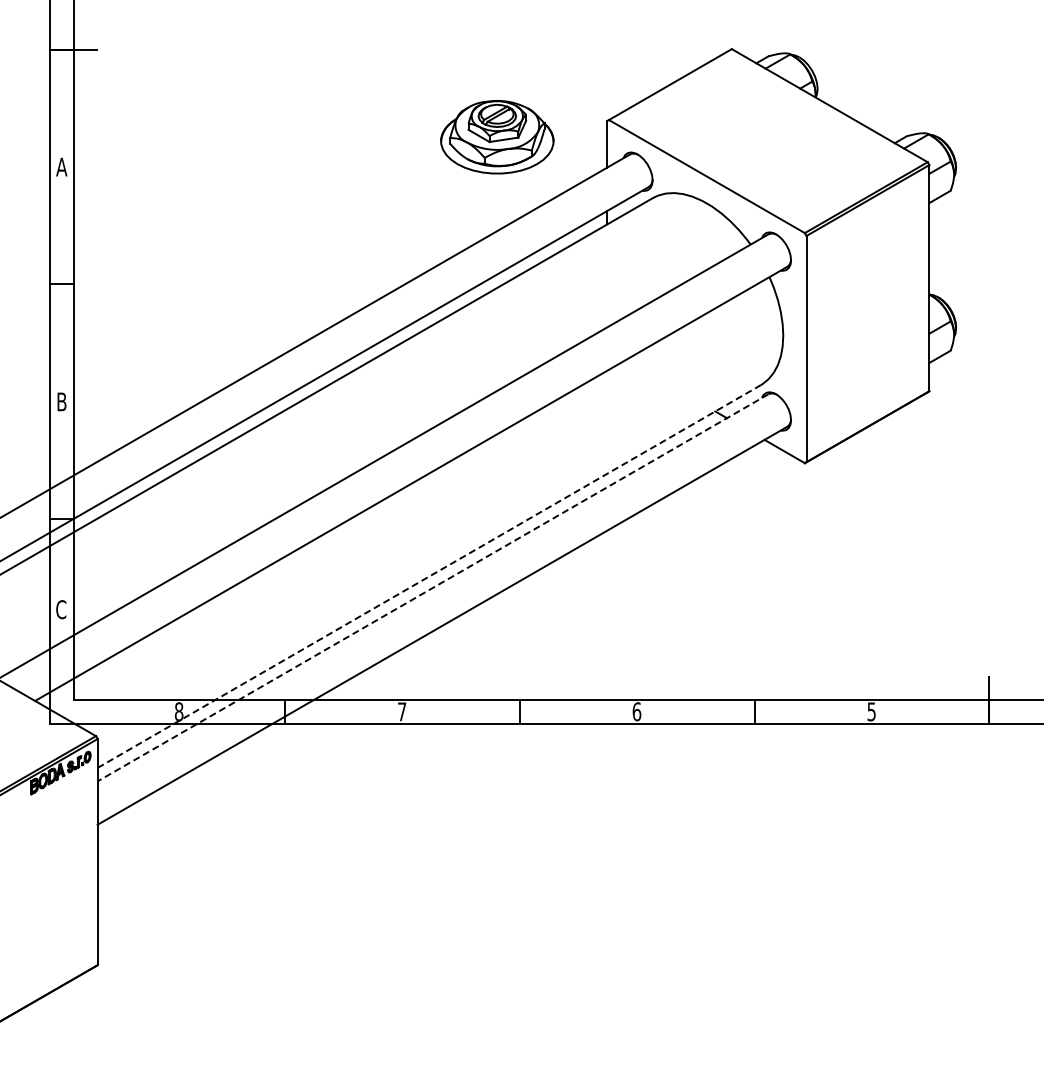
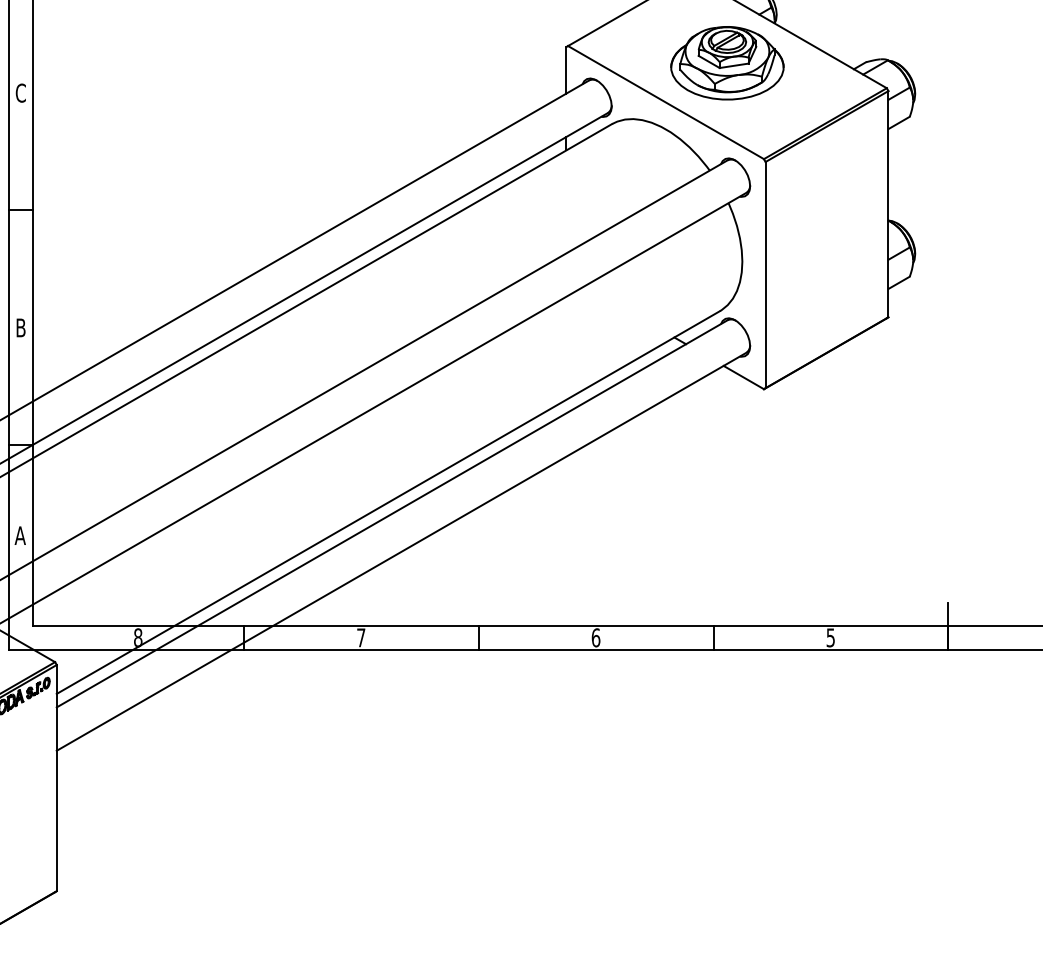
part: (497, 137) -> (727, 63), moved
text: (61, 166) -> (20, 92), A -> C
line: (429, 576) -> (388, 502), dashed -> solid
line: (432, 588) -> (391, 514), dashed -> solid
text: (60, 609) -> (19, 535), C -> A

